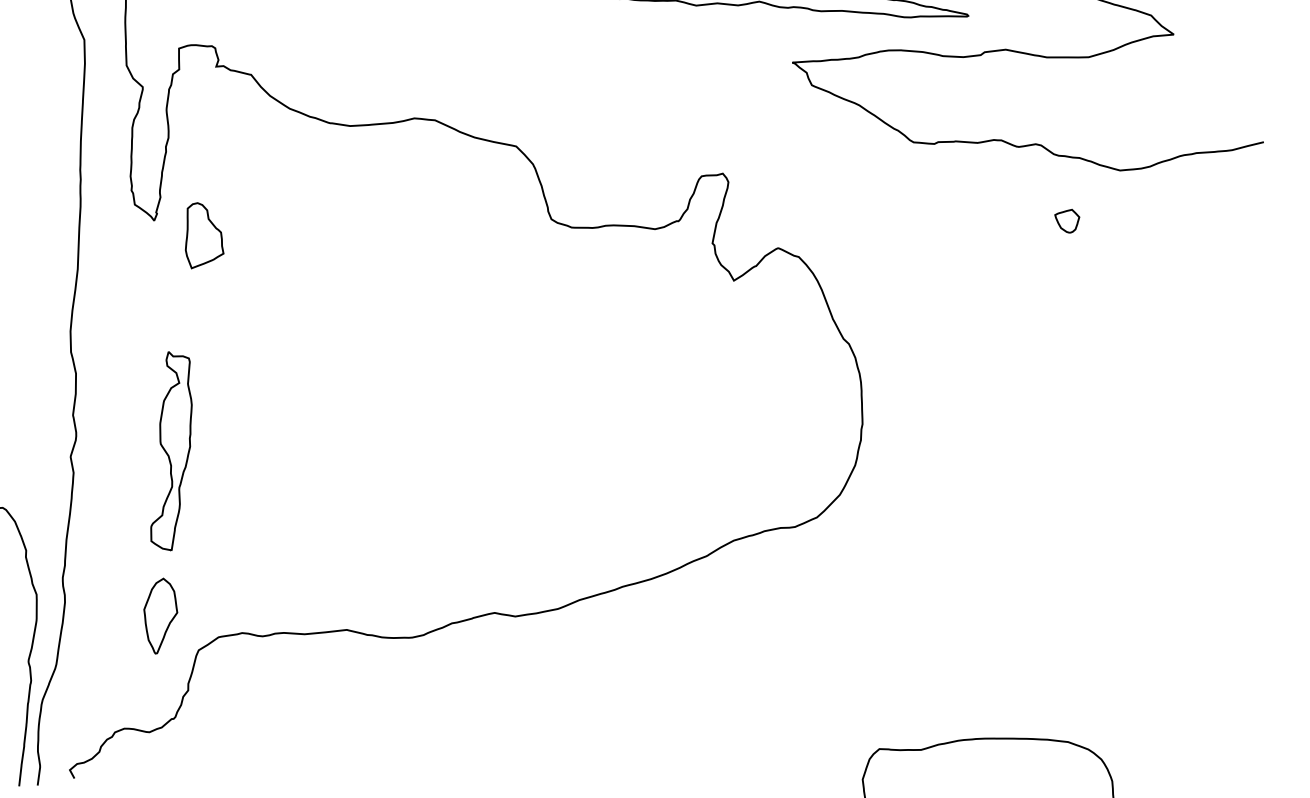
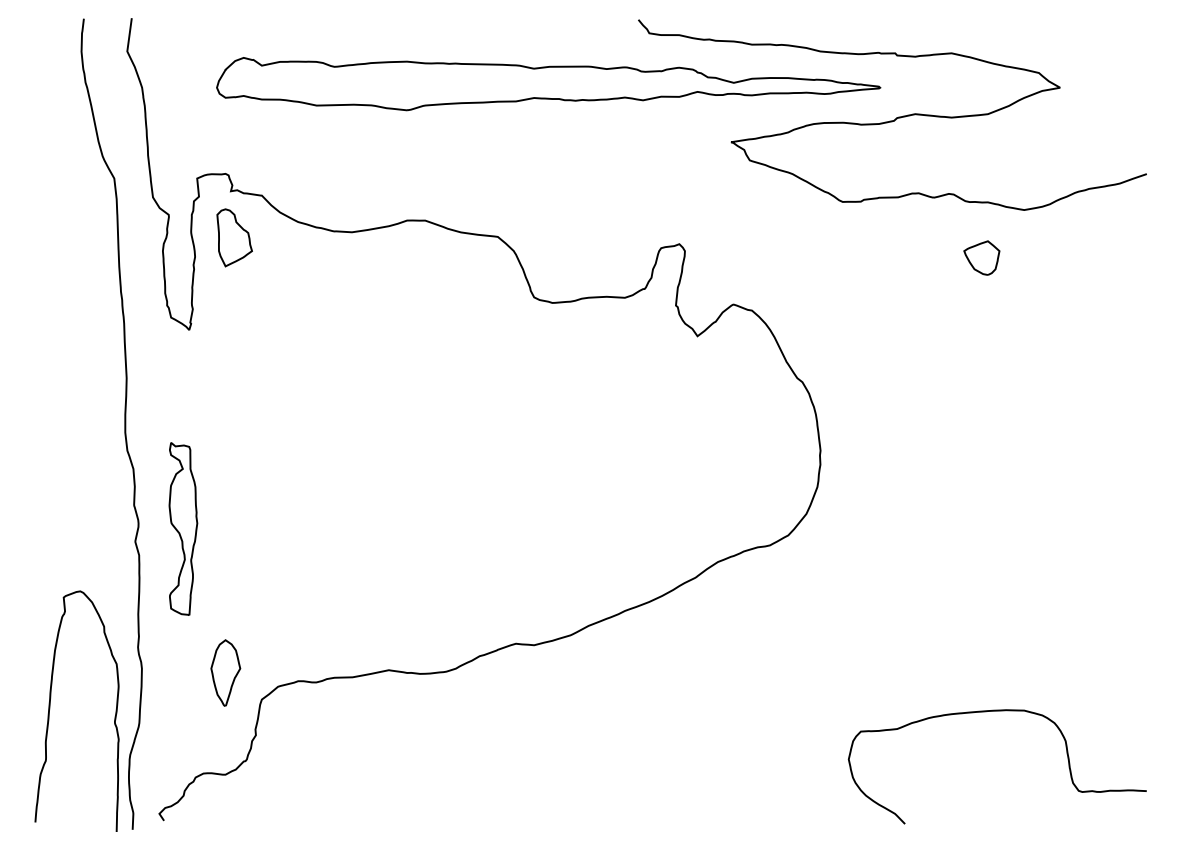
part: (1066, 220) -> (981, 257), size x1.67
part: (204, 236) -> (234, 237), moved
part: (173, 451) -> (183, 528), moved

